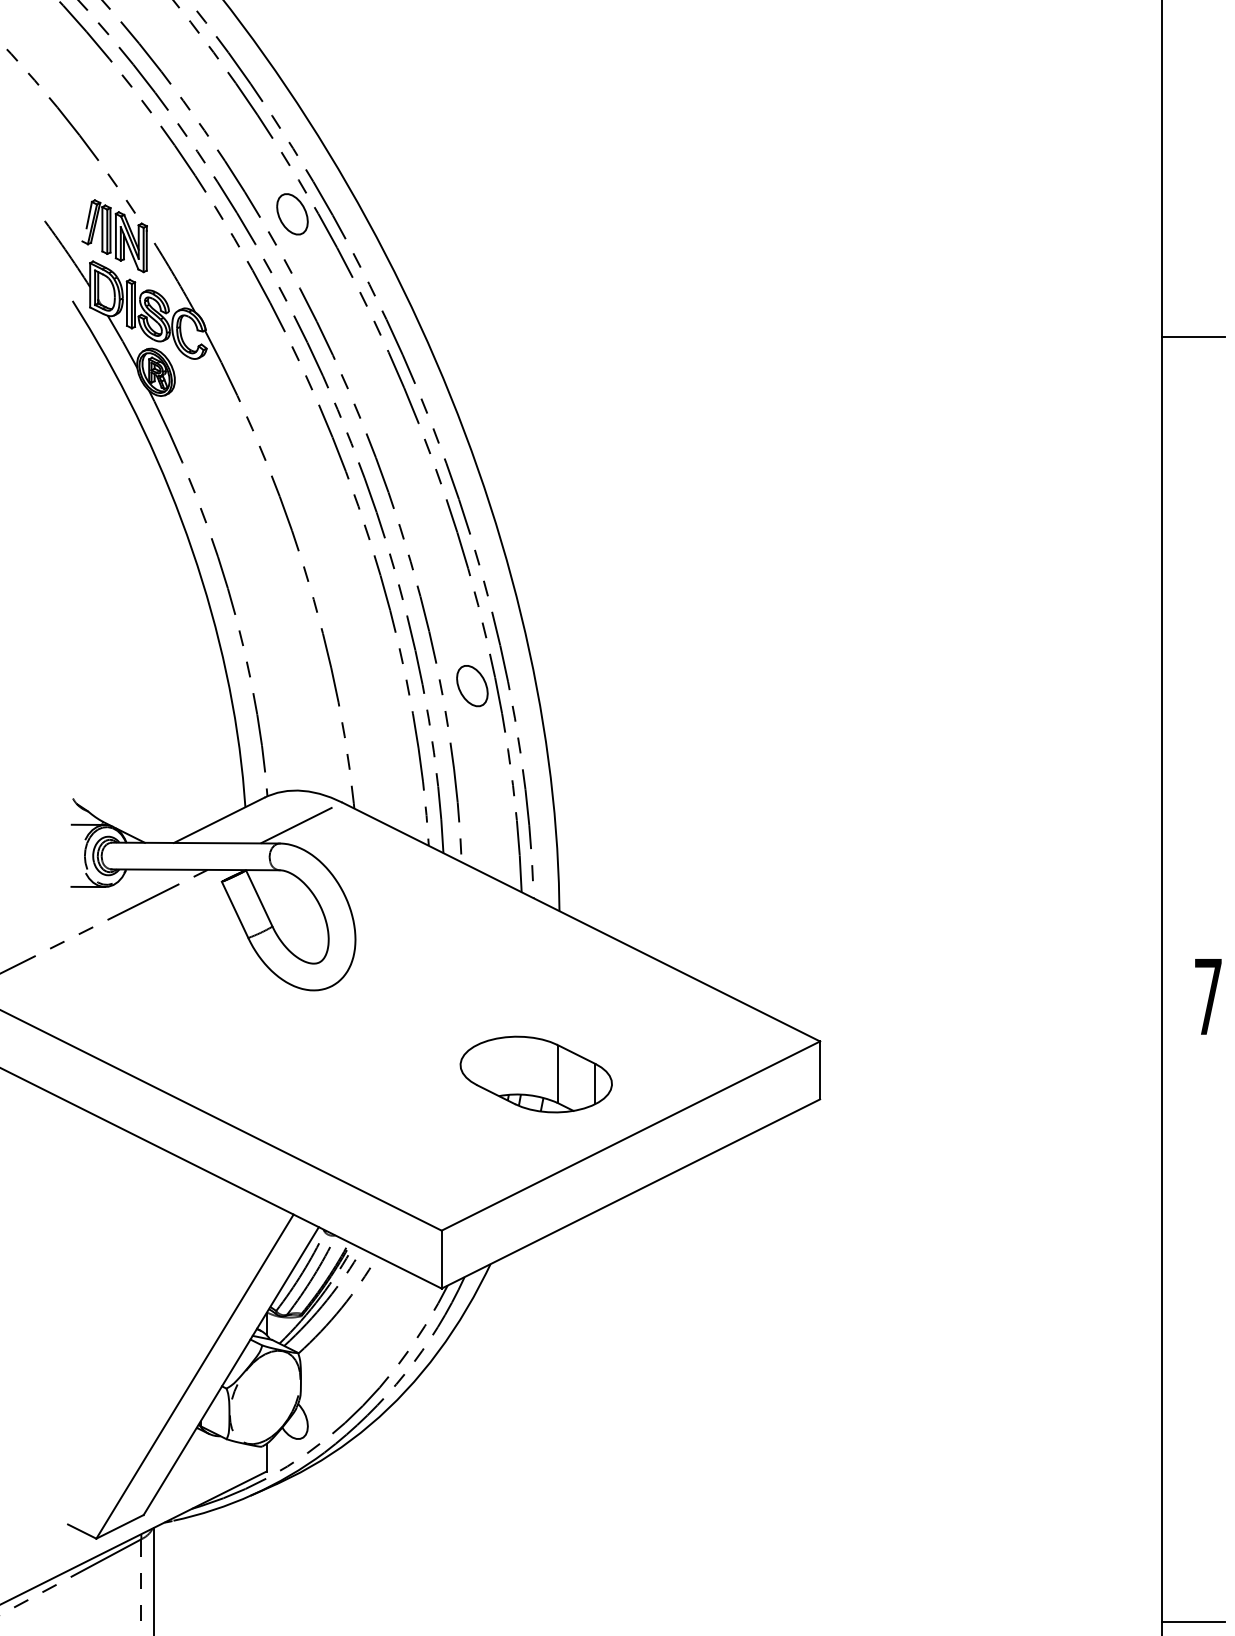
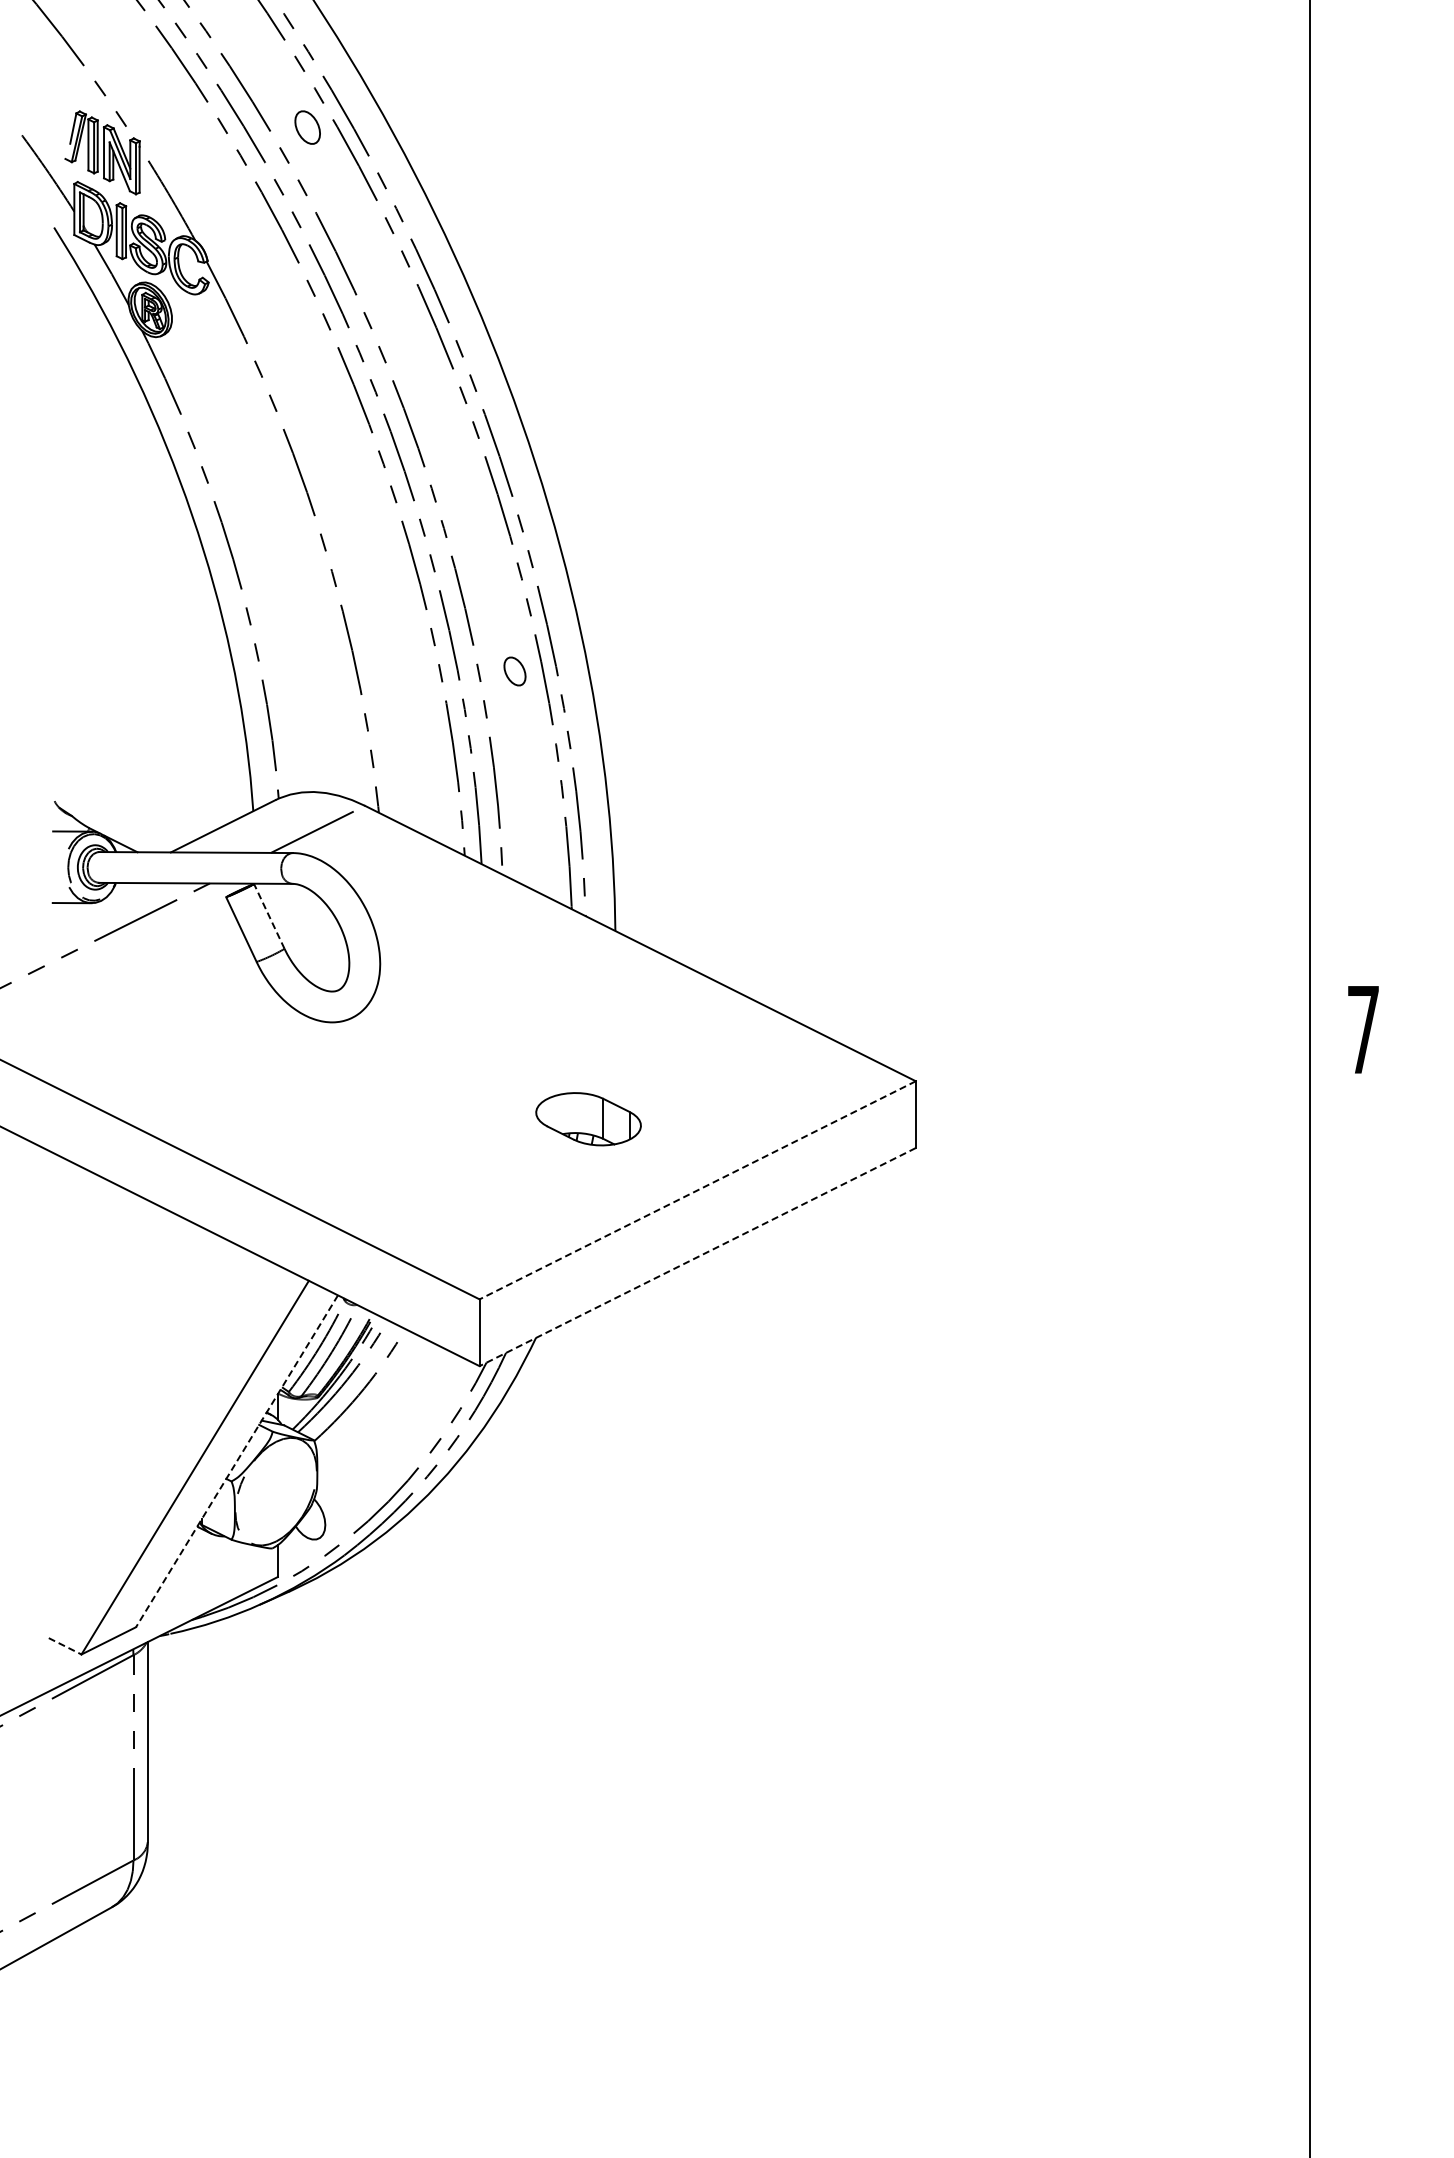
part: (292, 214) -> (307, 127), size x0.7
line: (1193, 337) -> (1346, 269), removed
part: (471, 686) -> (514, 671), size x0.6
line: (259, 898) -> (269, 916), solid -> dashed
part: (536, 1073) -> (588, 1118), size x0.6
line: (630, 1136) -> (697, 1190), solid -> dashed
line: (630, 1194) -> (697, 1257), solid -> dashed
line: (230, 1371) -> (236, 1461), solid -> dashed
line: (82, 1531) -> (65, 1646), solid -> dashed
line: (1193, 1621) -> (1346, 1750), removed

